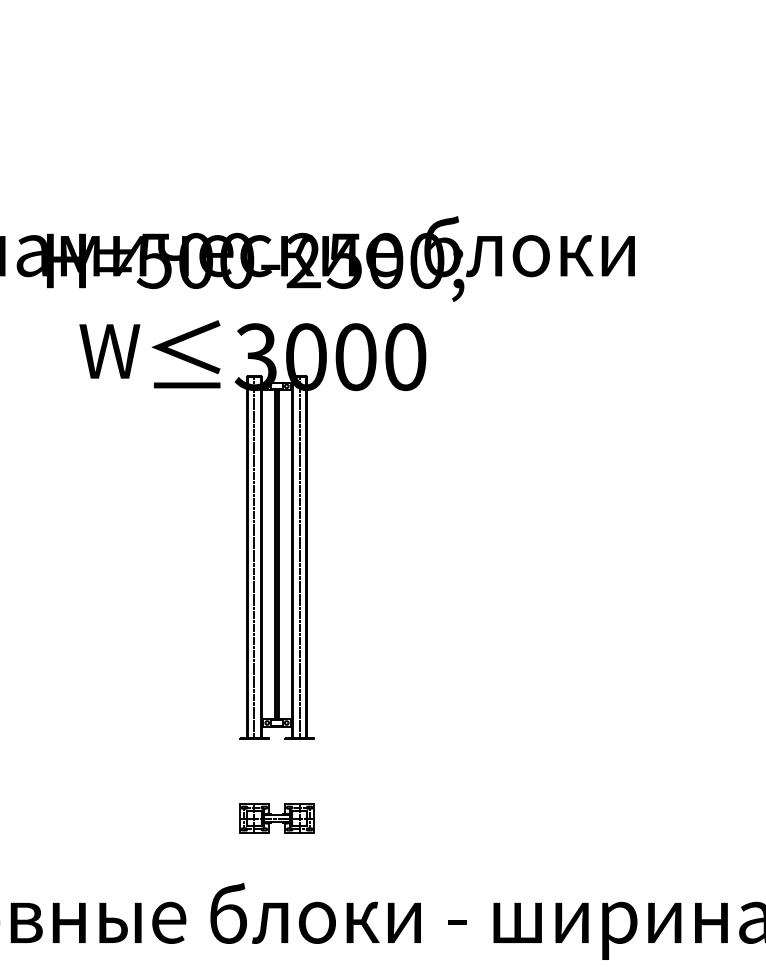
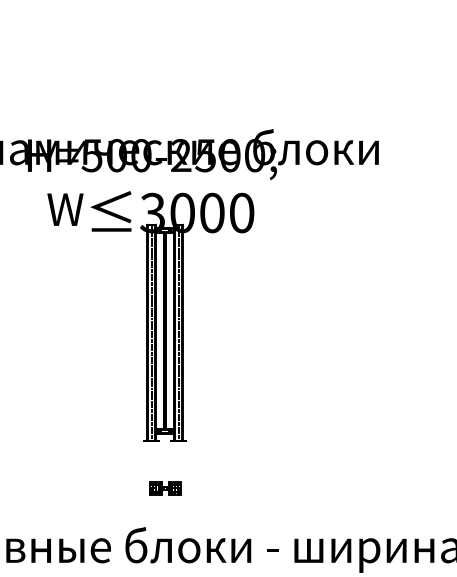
part: (275, 818) -> (164, 488), size x0.7

